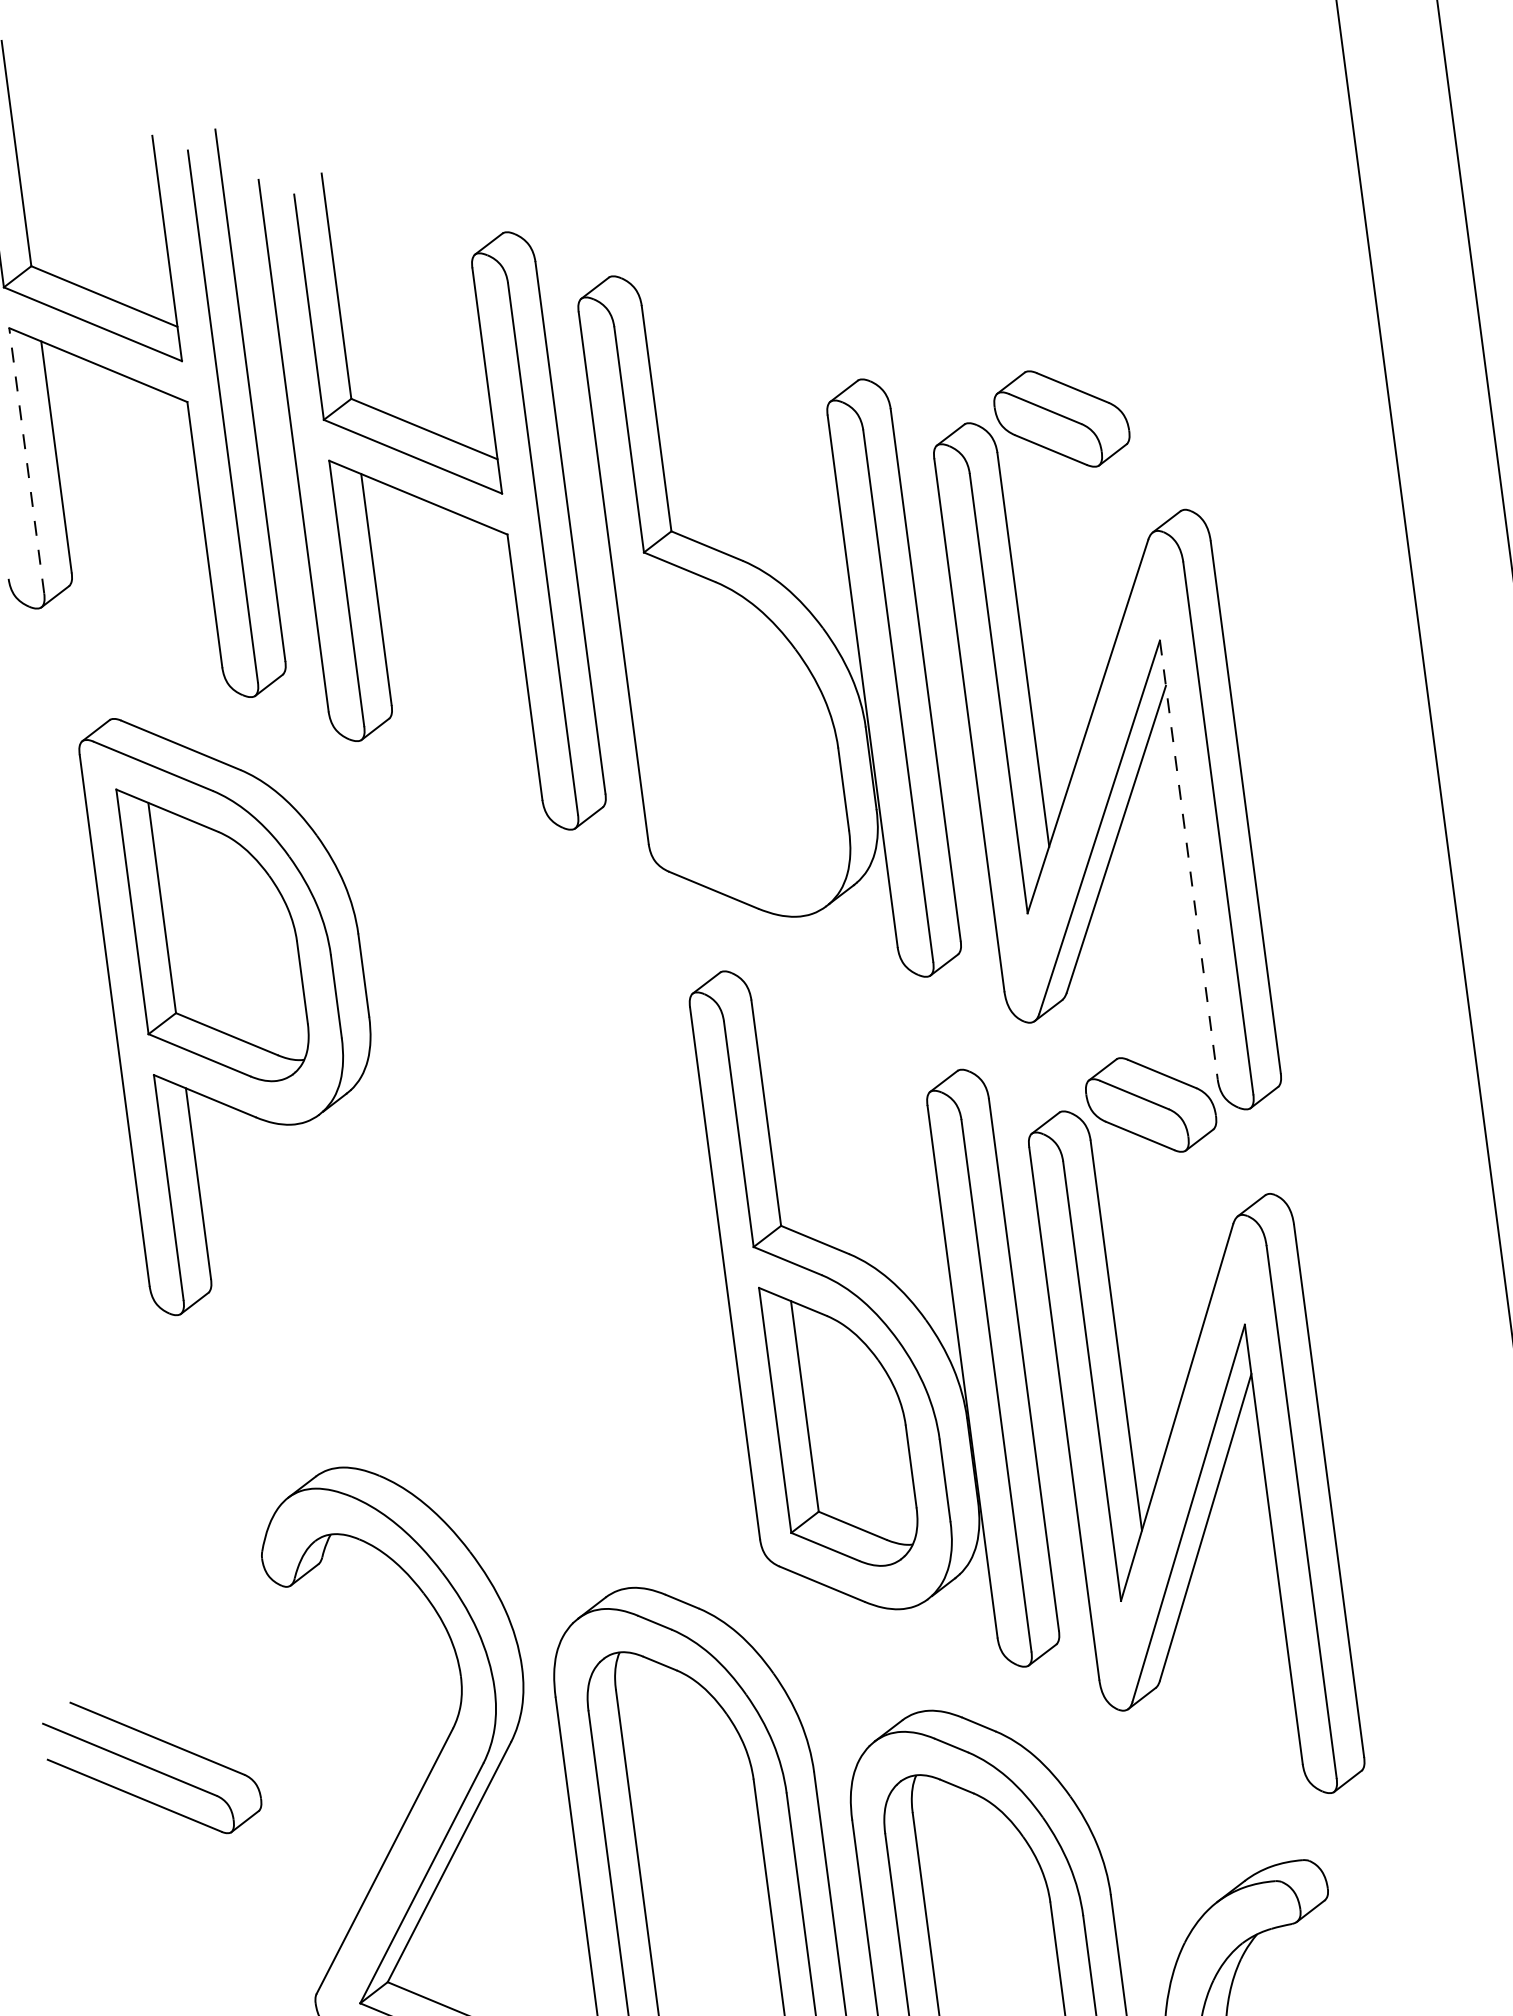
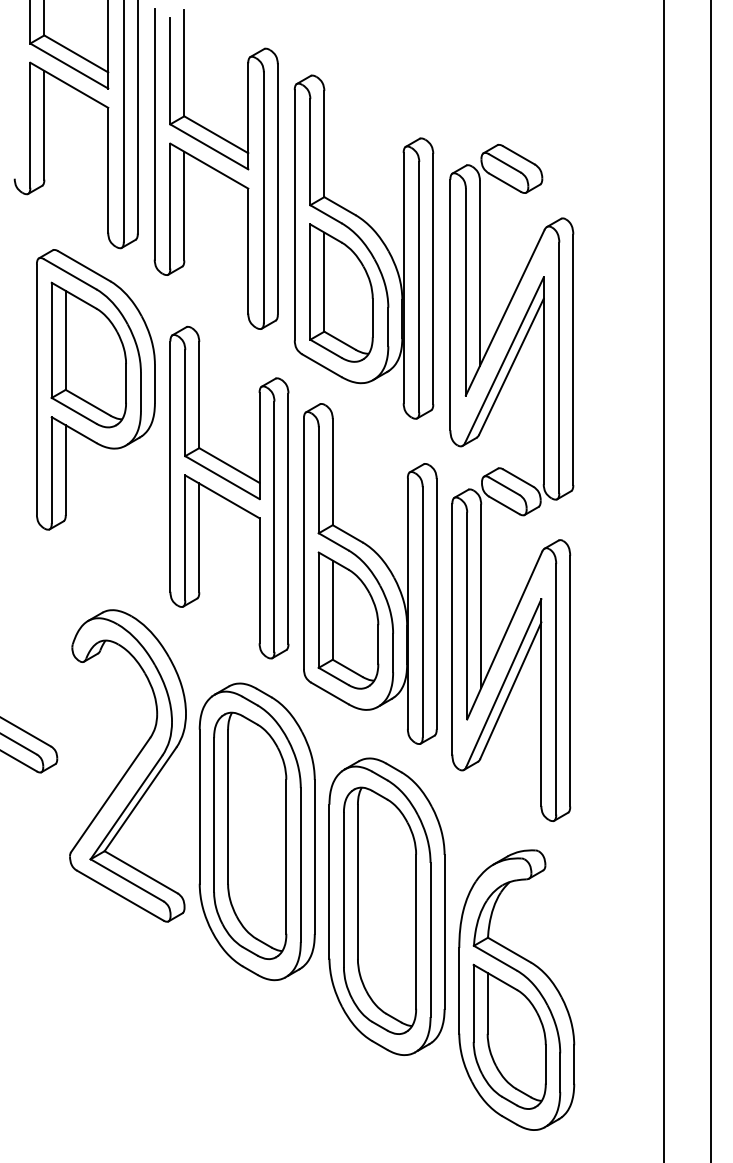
line: (26, 459) -> (30, 124), dashed -> solid
part: (734, 729) -> (341, 292), added
line: (1188, 861) -> (543, 381), dashed -> solid
part: (552, 1185) -> (229, 492), added

